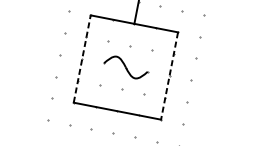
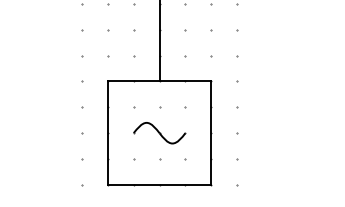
line: (81, 59) -> (107, 133), dashed -> solid
line: (169, 76) -> (211, 133), dashed -> solid

